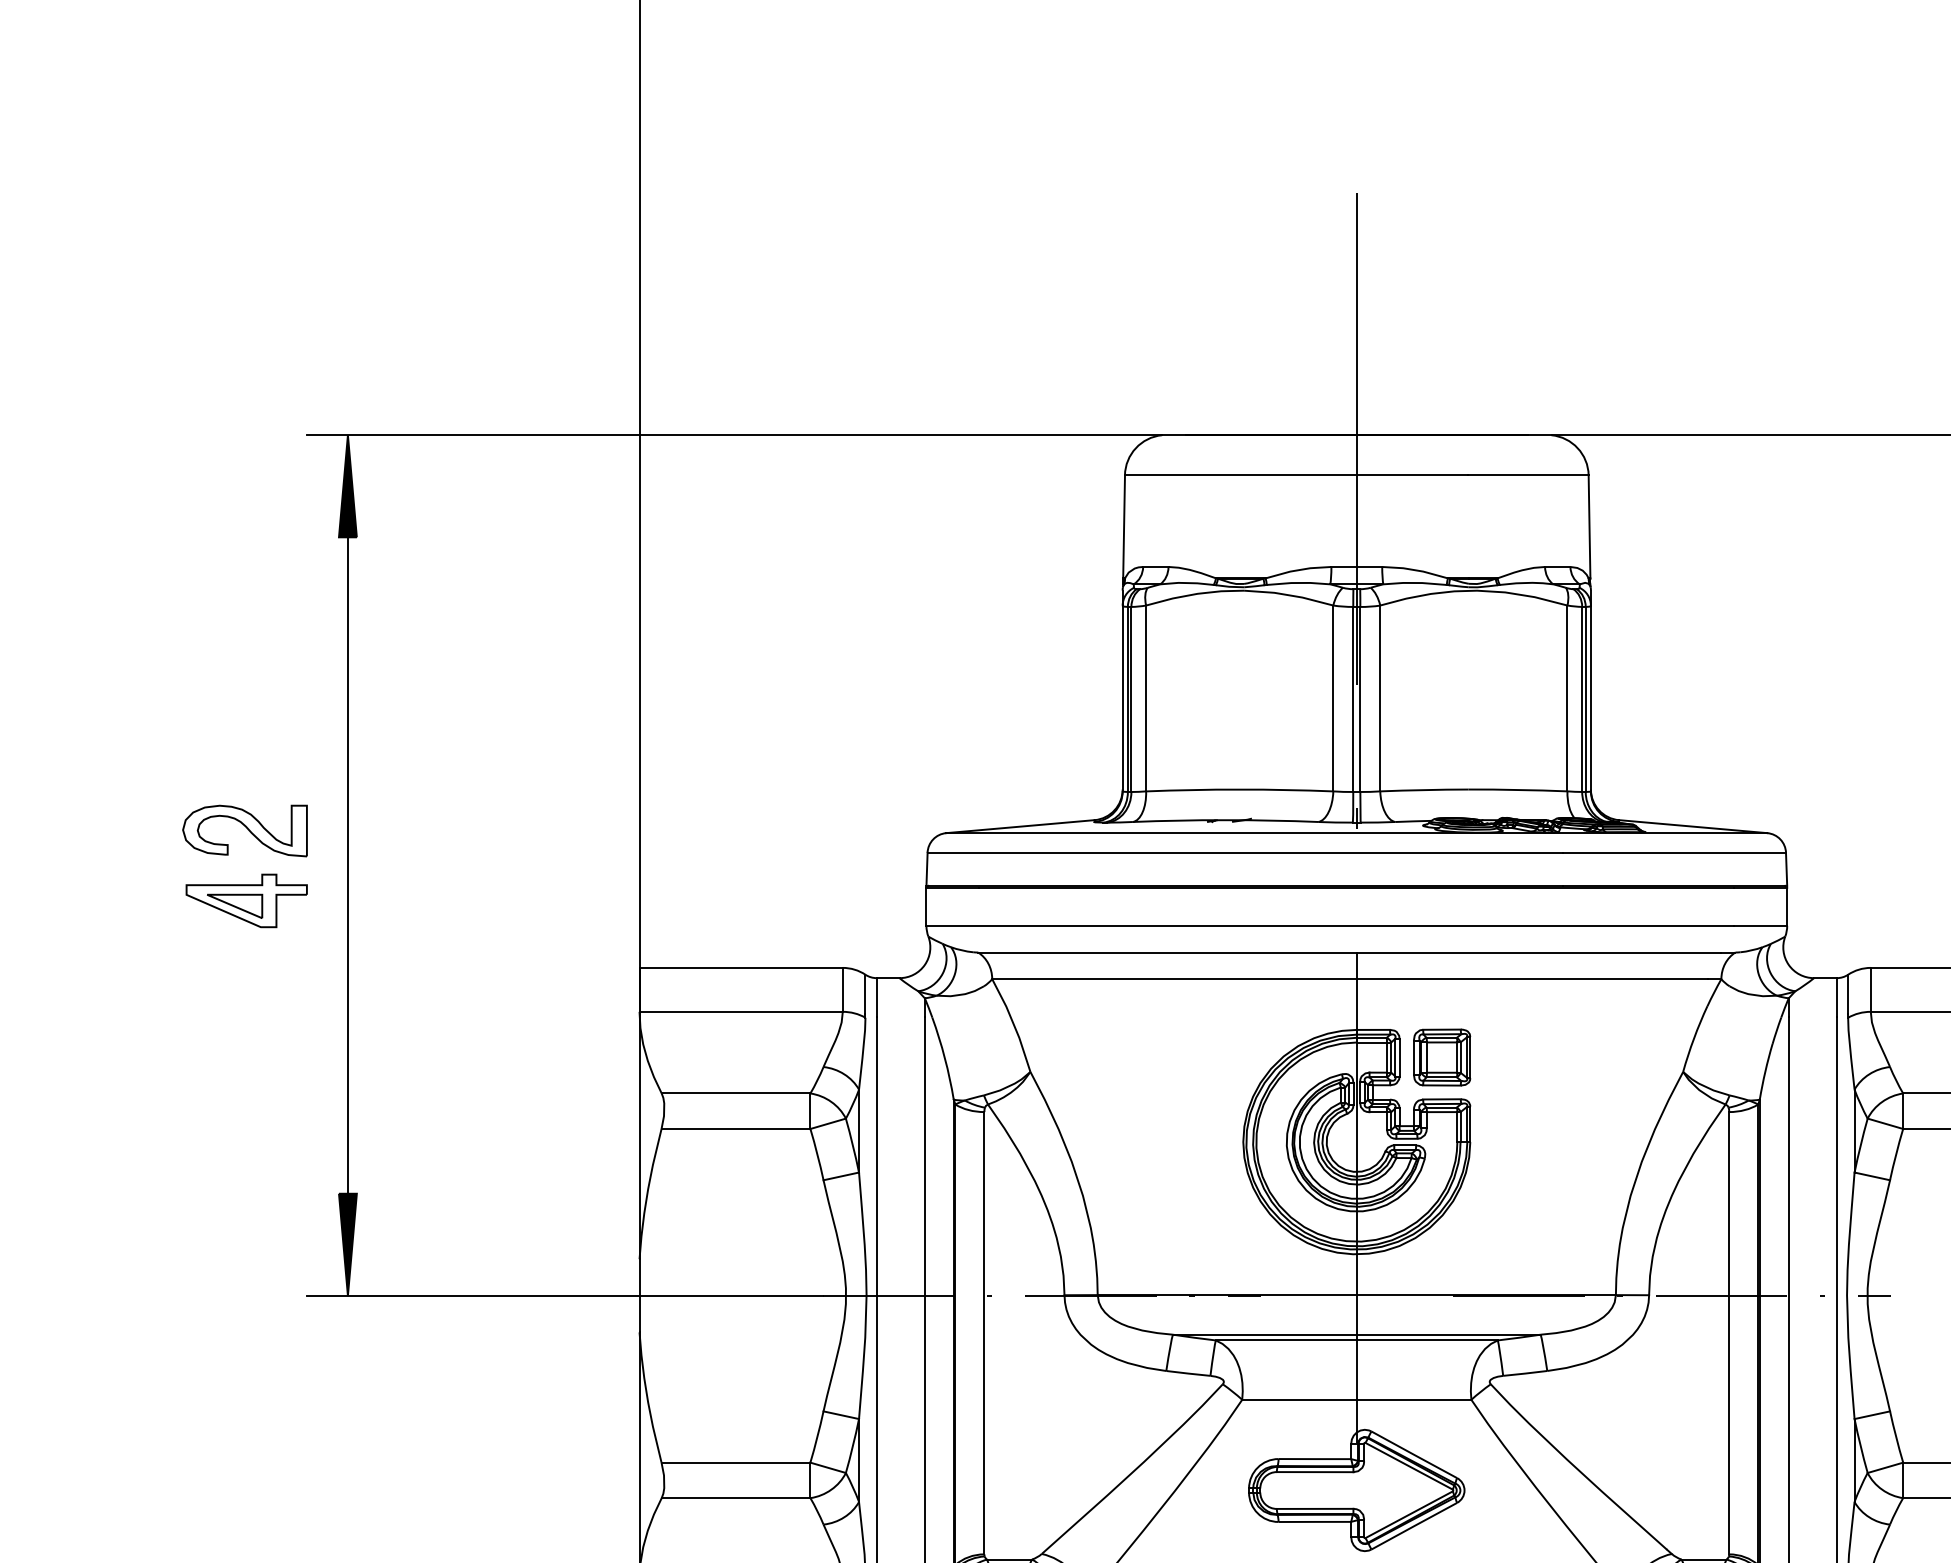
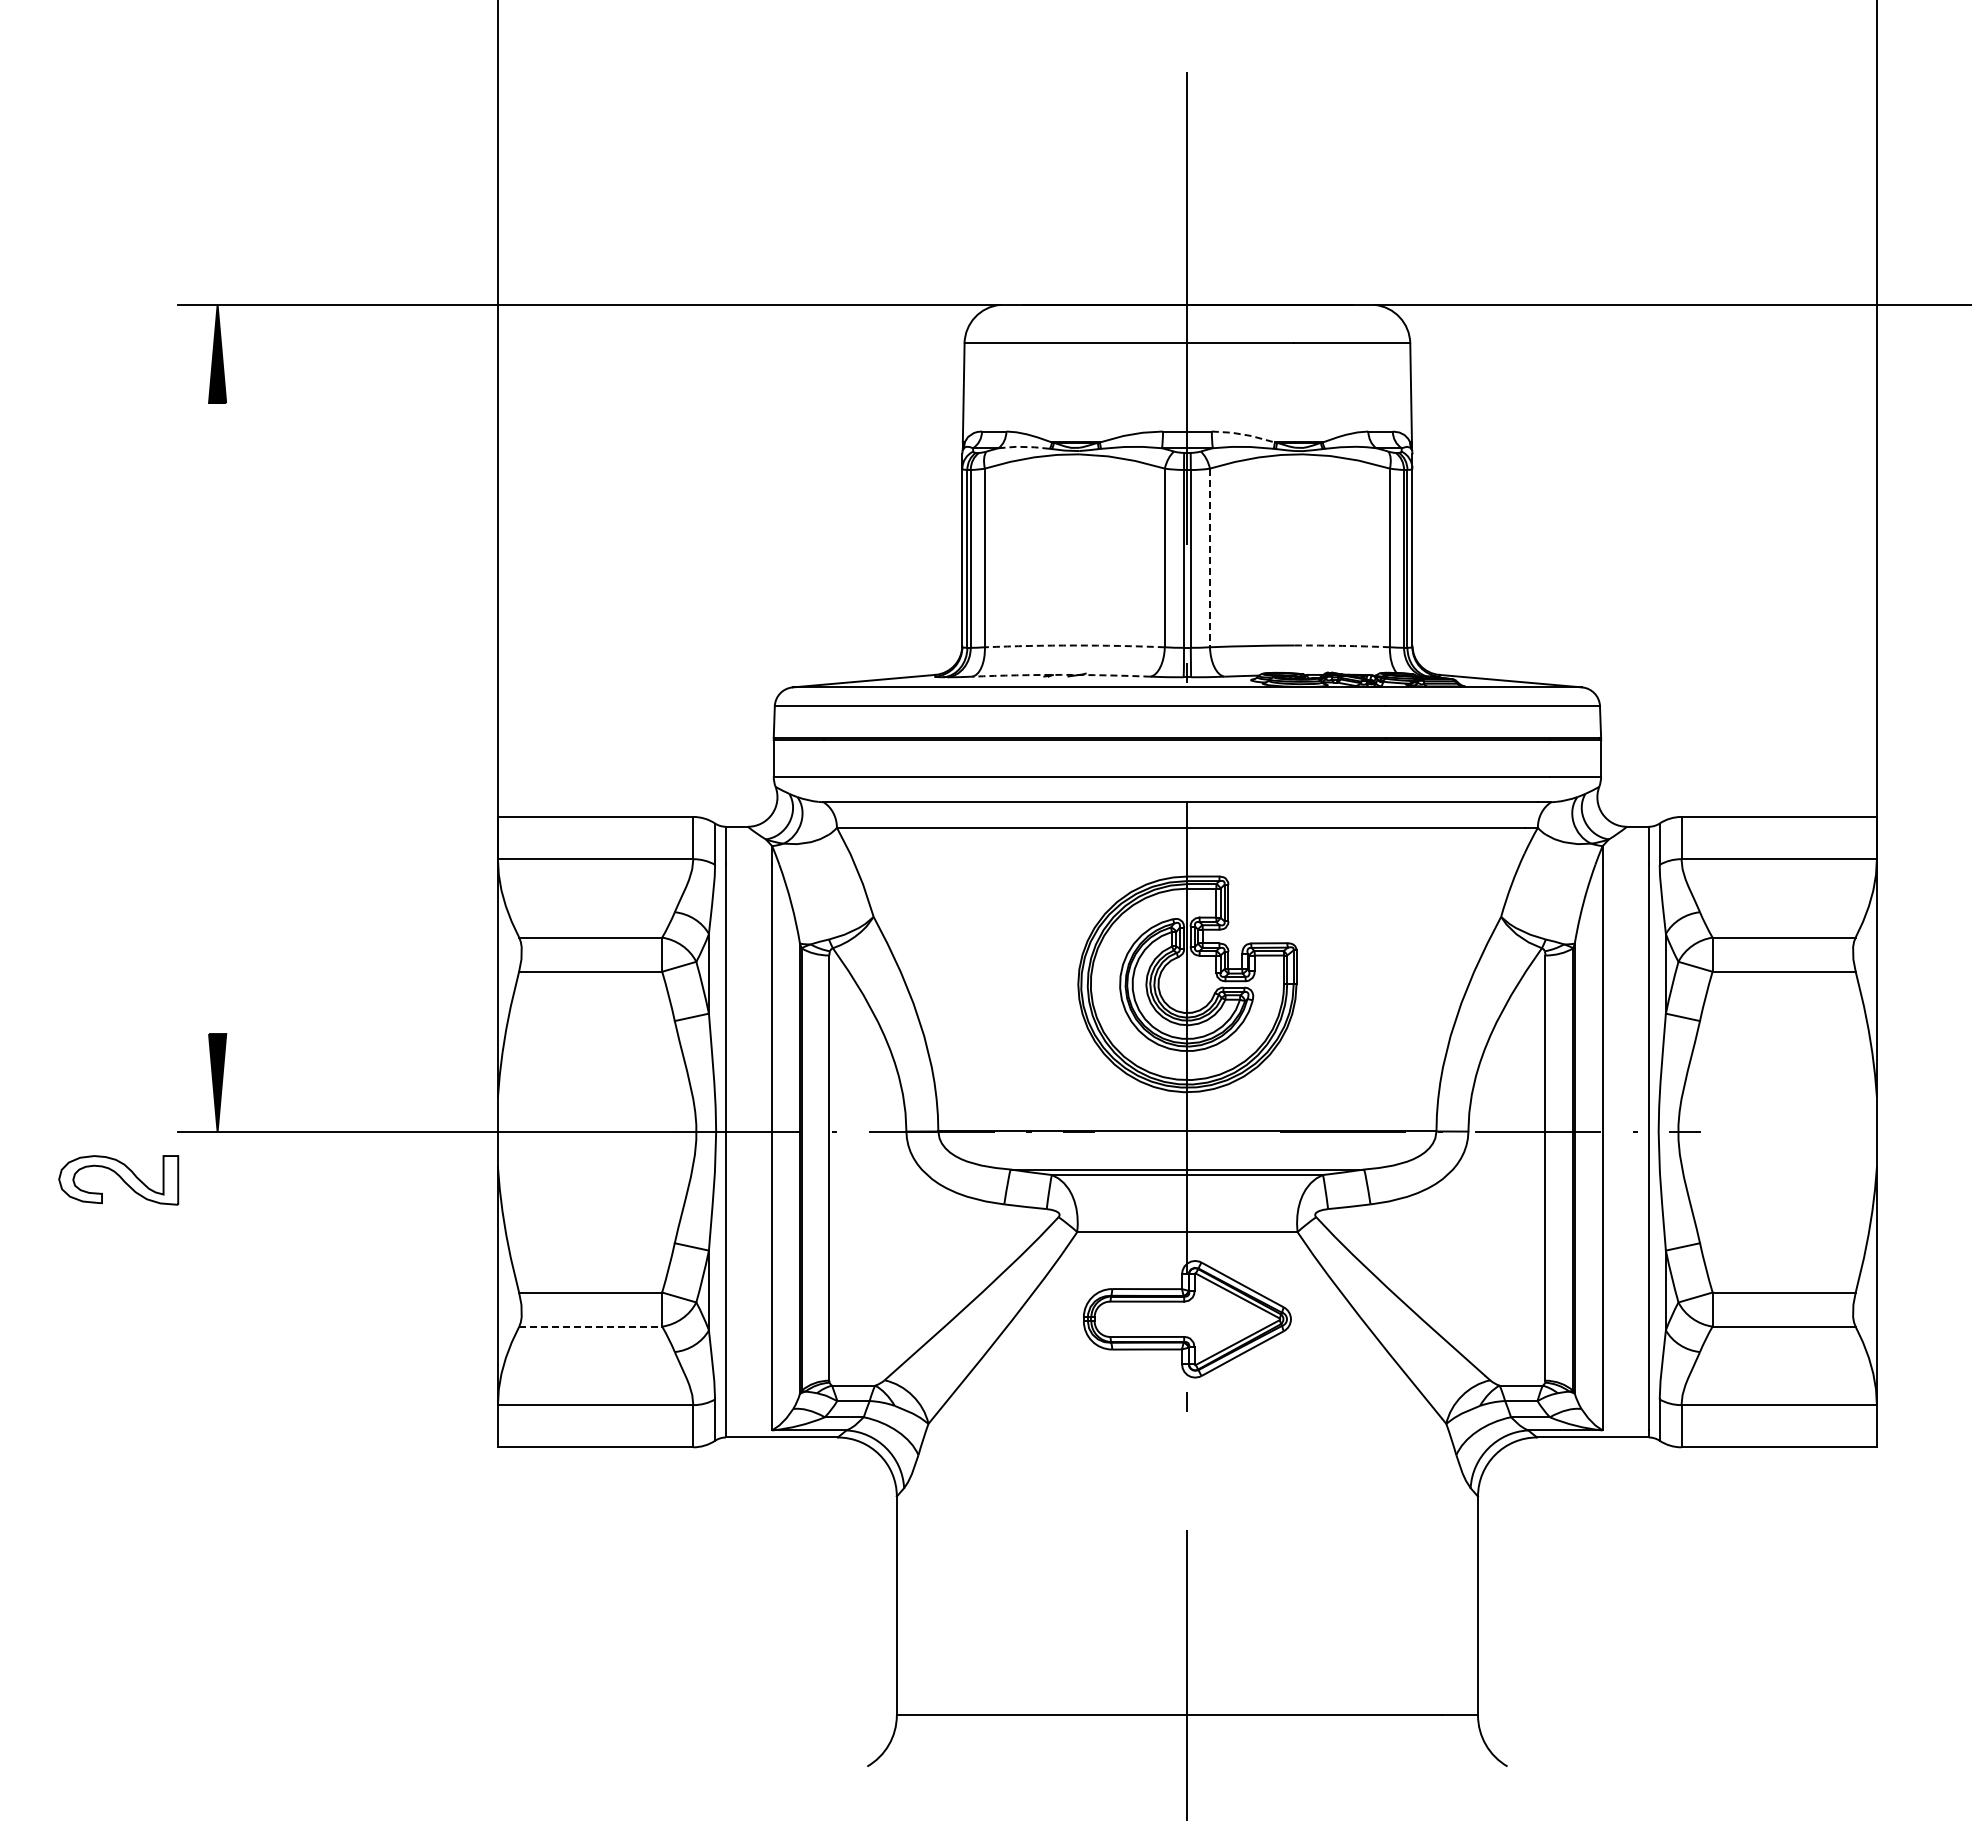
line: (1415, 570) -> (1243, 434), solid -> dashed
line: (1187, 583) -> (1024, 447), solid -> dashed
line: (1379, 699) -> (1209, 558), solid -> dashed
arc: (1239, 789) -> (1074, 645), solid -> dashed
arc: (1518, 789) -> (1342, 645), solid -> dashed
arc: (1225, 819) -> (1061, 674), solid -> dashed
part: (244, 831) -> (118, 1180), moved
line: (347, 865) -> (217, 718), removed
part: (246, 900) -> (120, 752), removed
part: (1442, 1056) -> (1269, 902), removed
line: (736, 1497) -> (591, 1326), solid -> dashed

